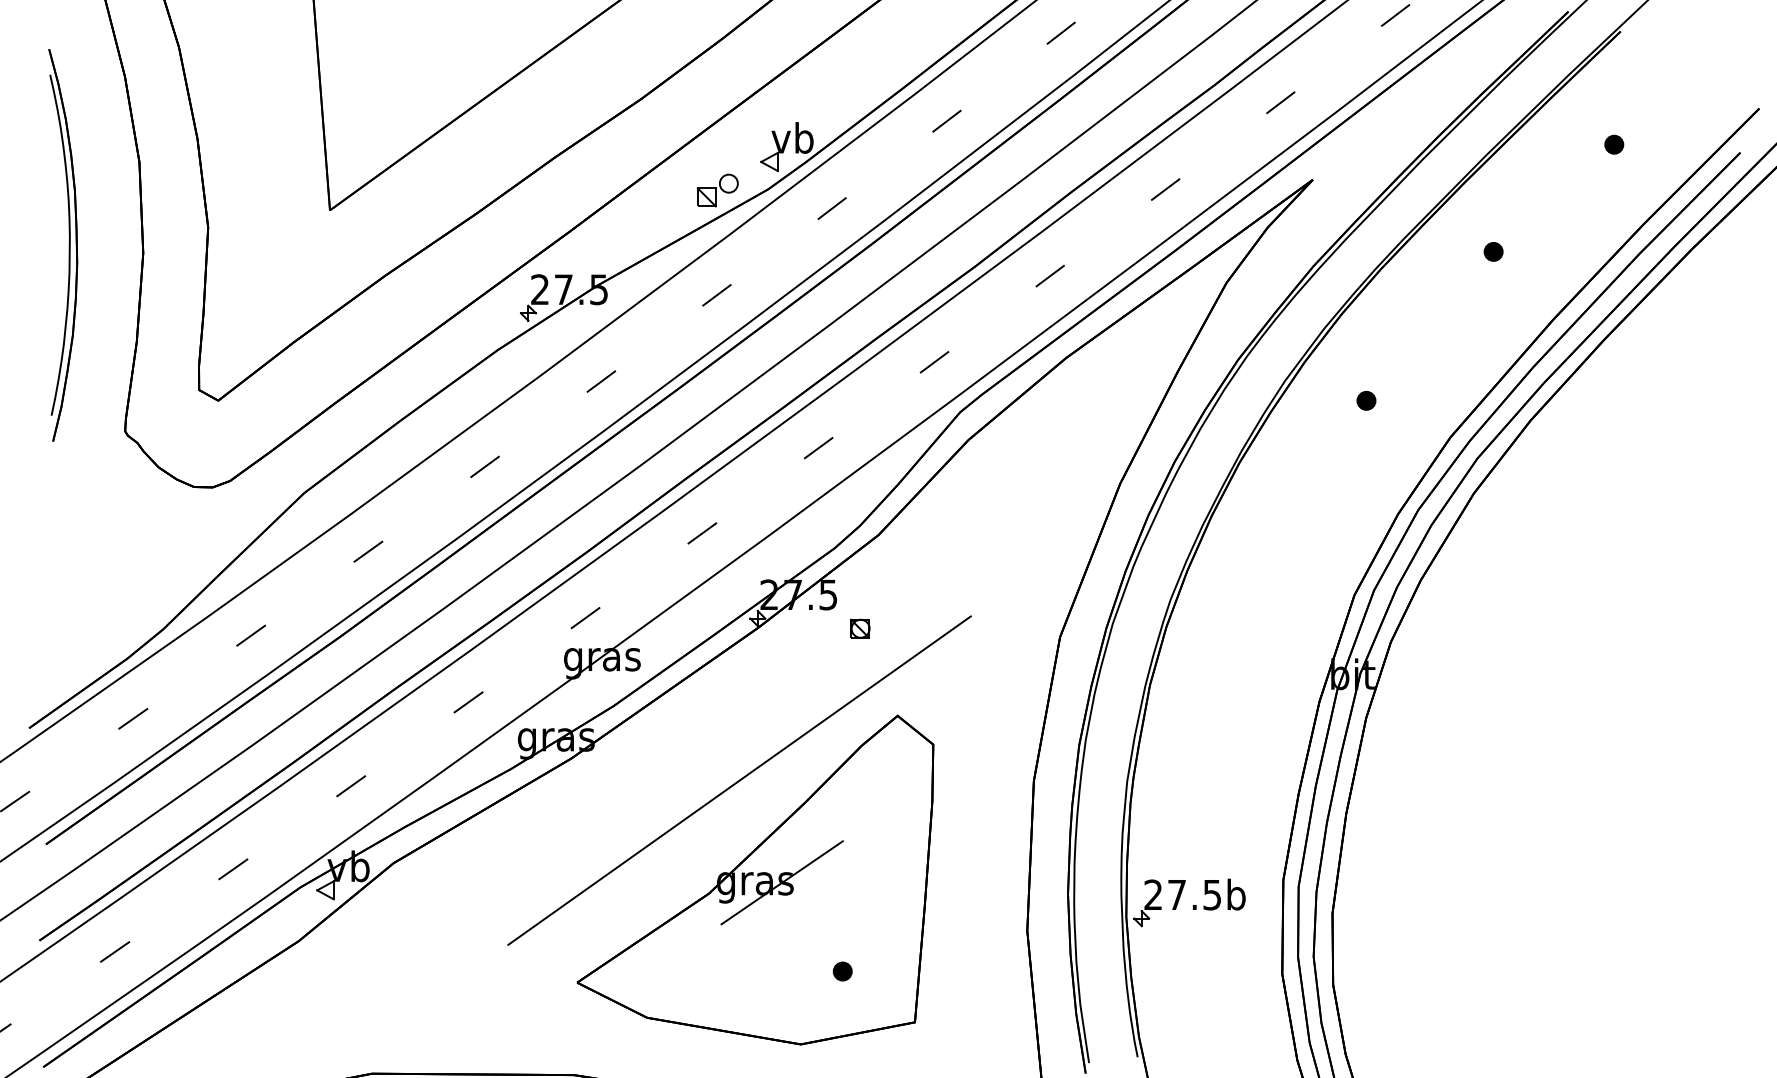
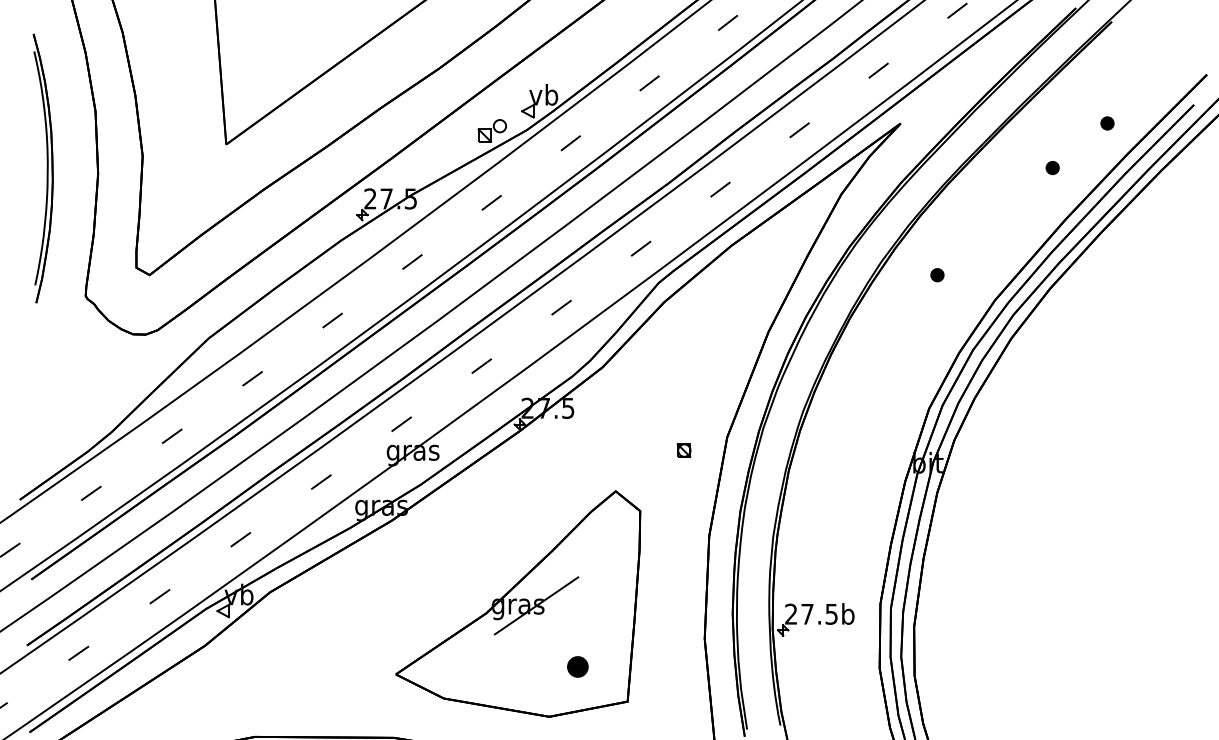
part: (1614, 144) -> (1107, 123), moved
part: (1493, 252) -> (1052, 168), moved
part: (859, 628) -> (683, 450), moved
line: (739, 780) -> (507, 535), removed
part: (843, 971) -> (578, 666), size x1.6

